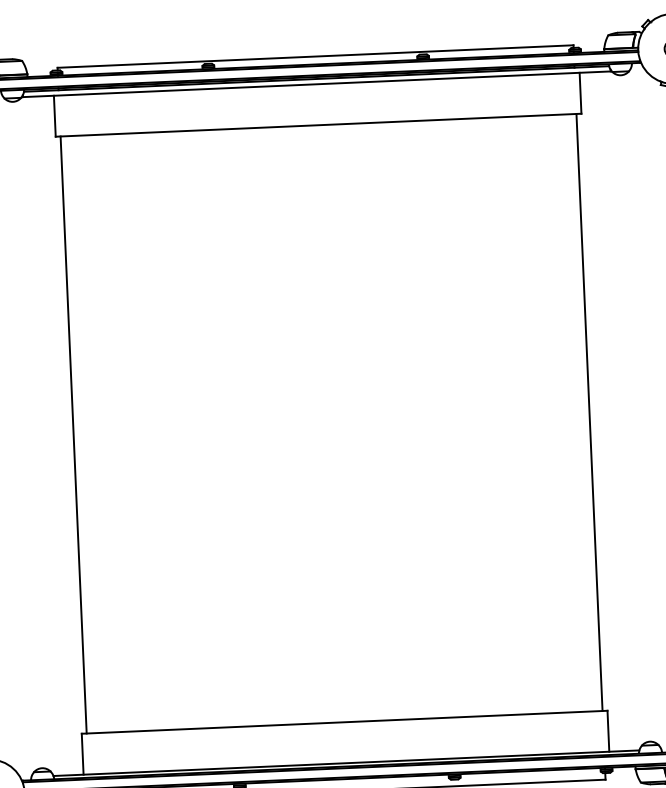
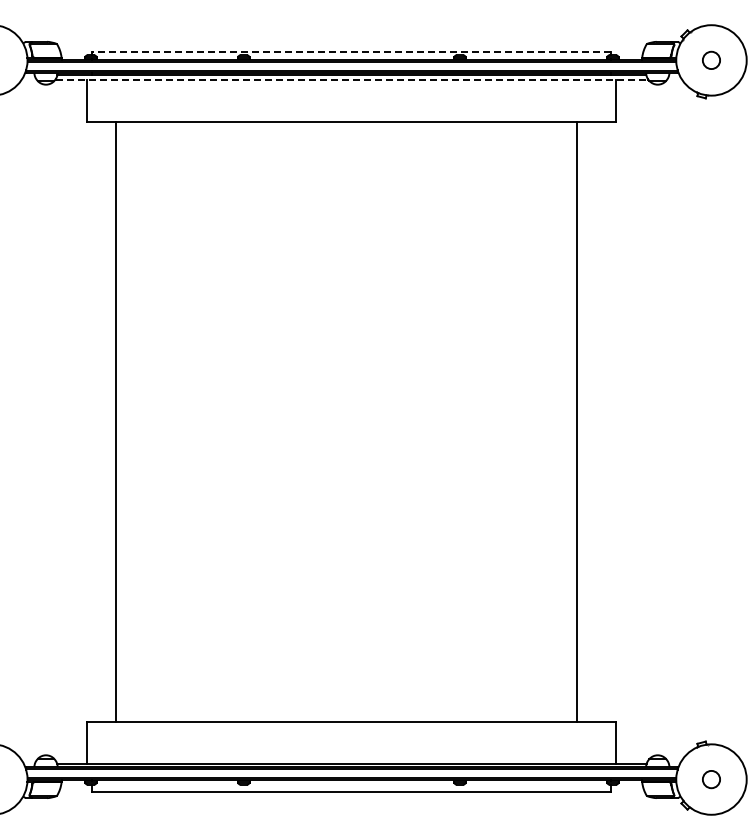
line: (315, 56) -> (351, 52), solid -> dashed
line: (316, 84) -> (351, 80), solid -> dashed
line: (589, 411) -> (577, 421), moved
line: (73, 434) -> (116, 421), moved

